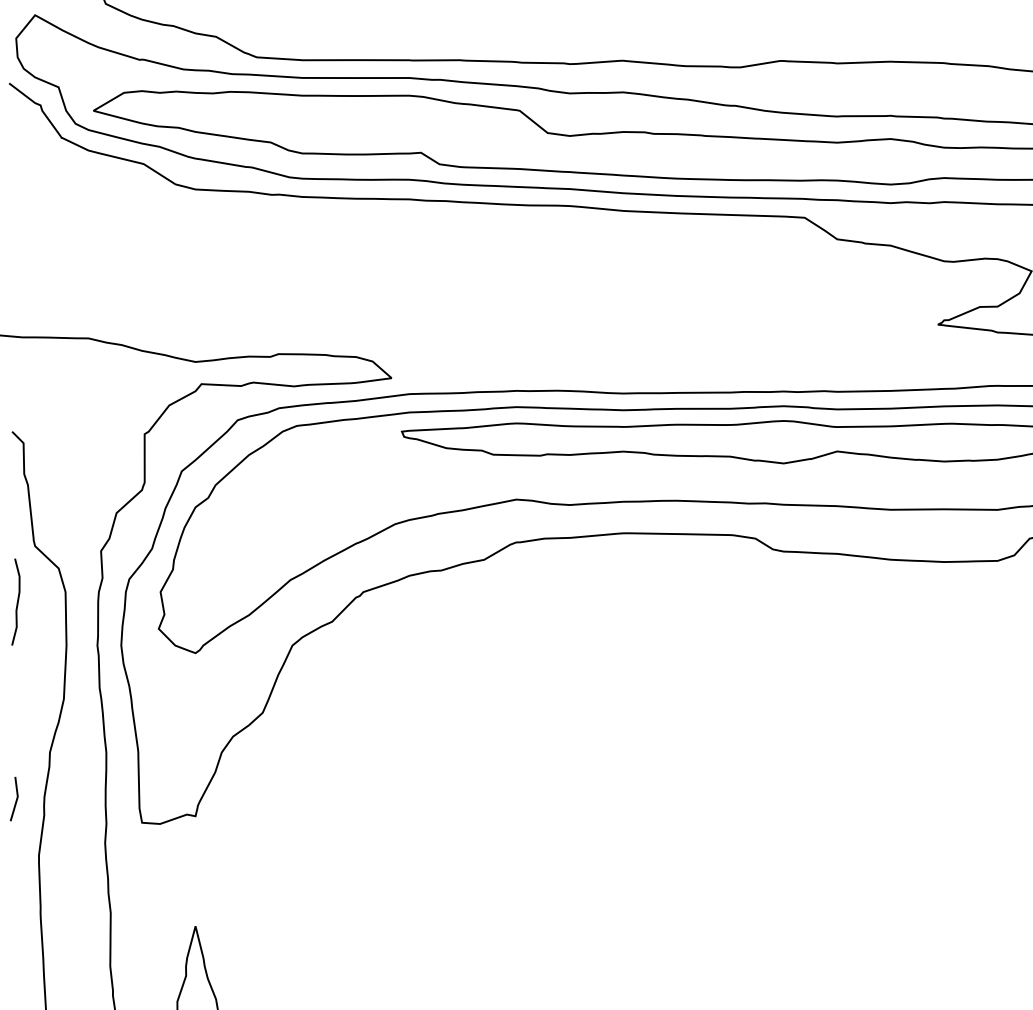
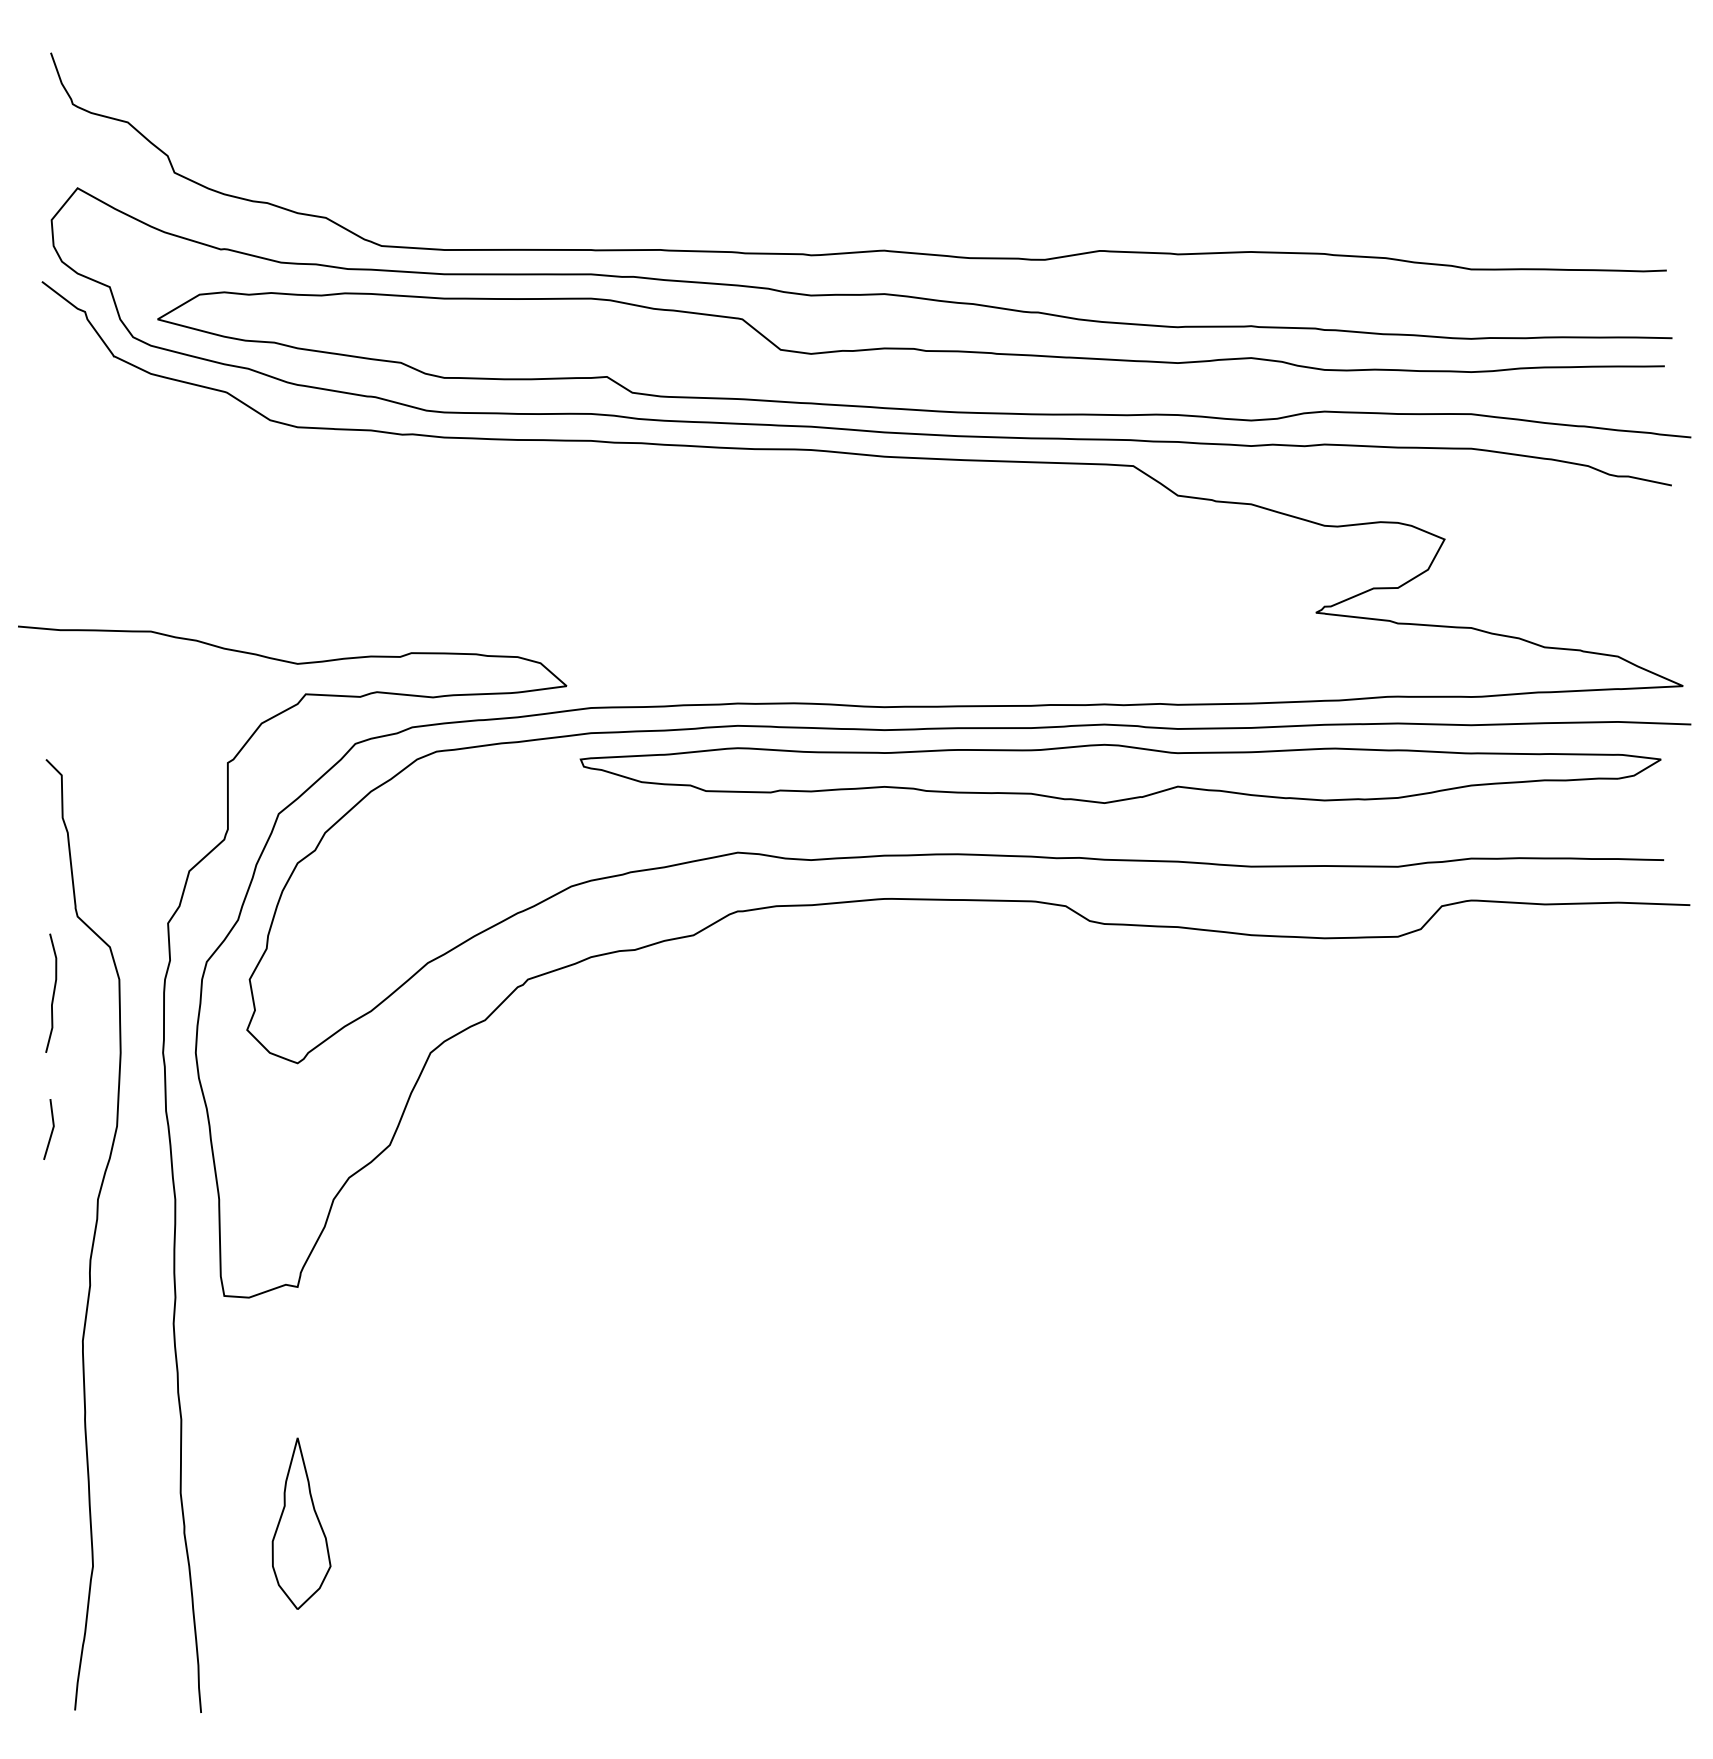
line: (16, 799) -> (51, 1130), moved

